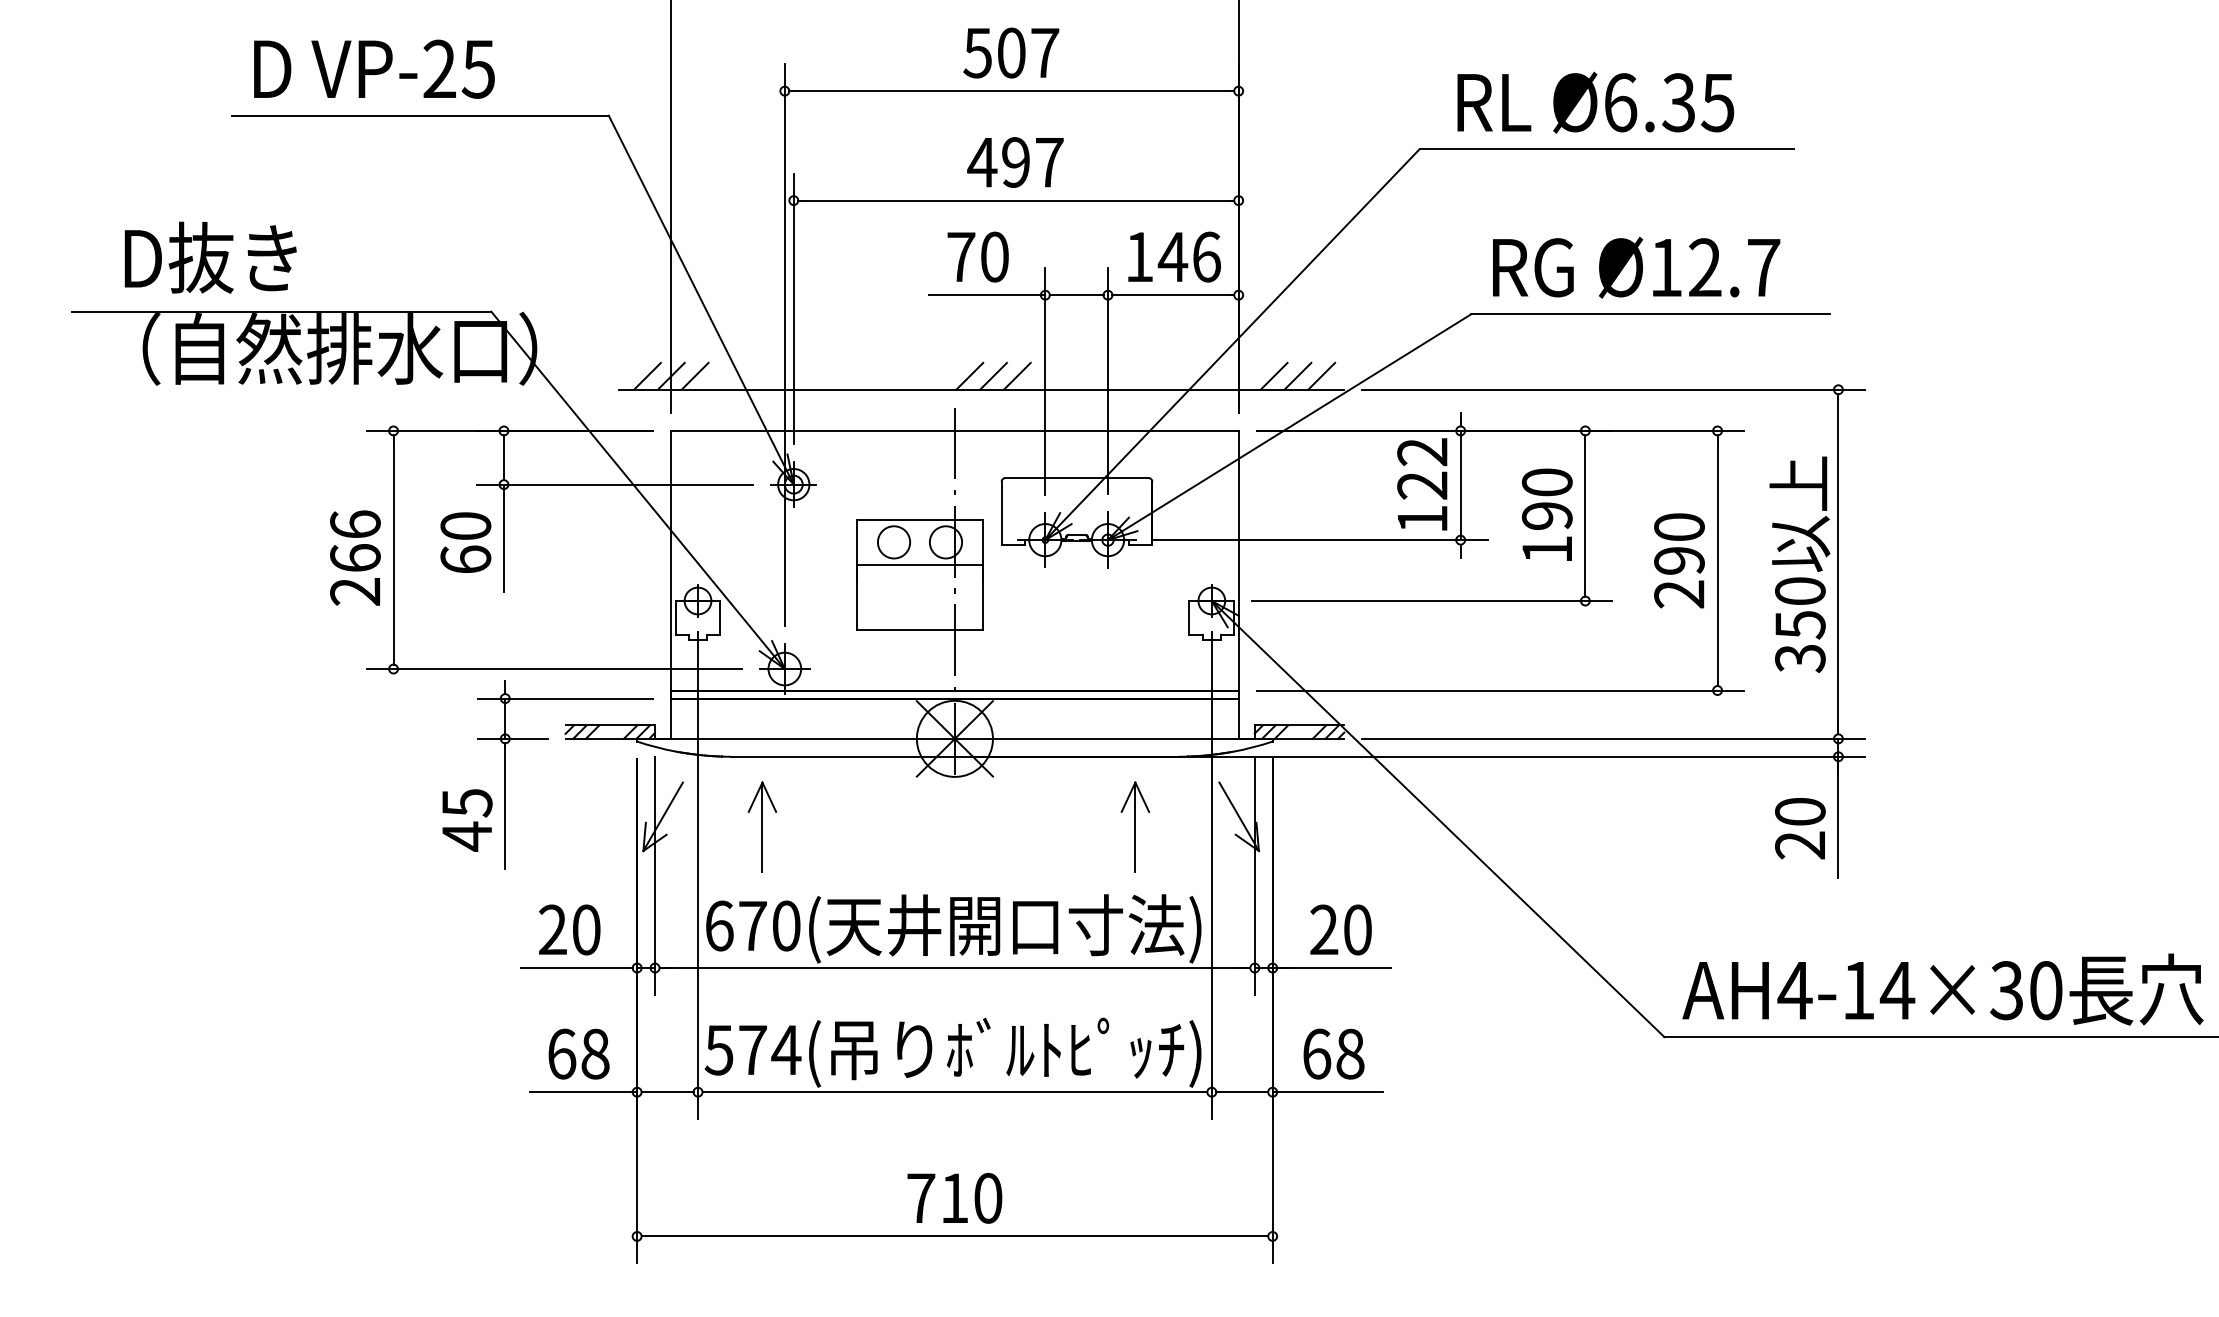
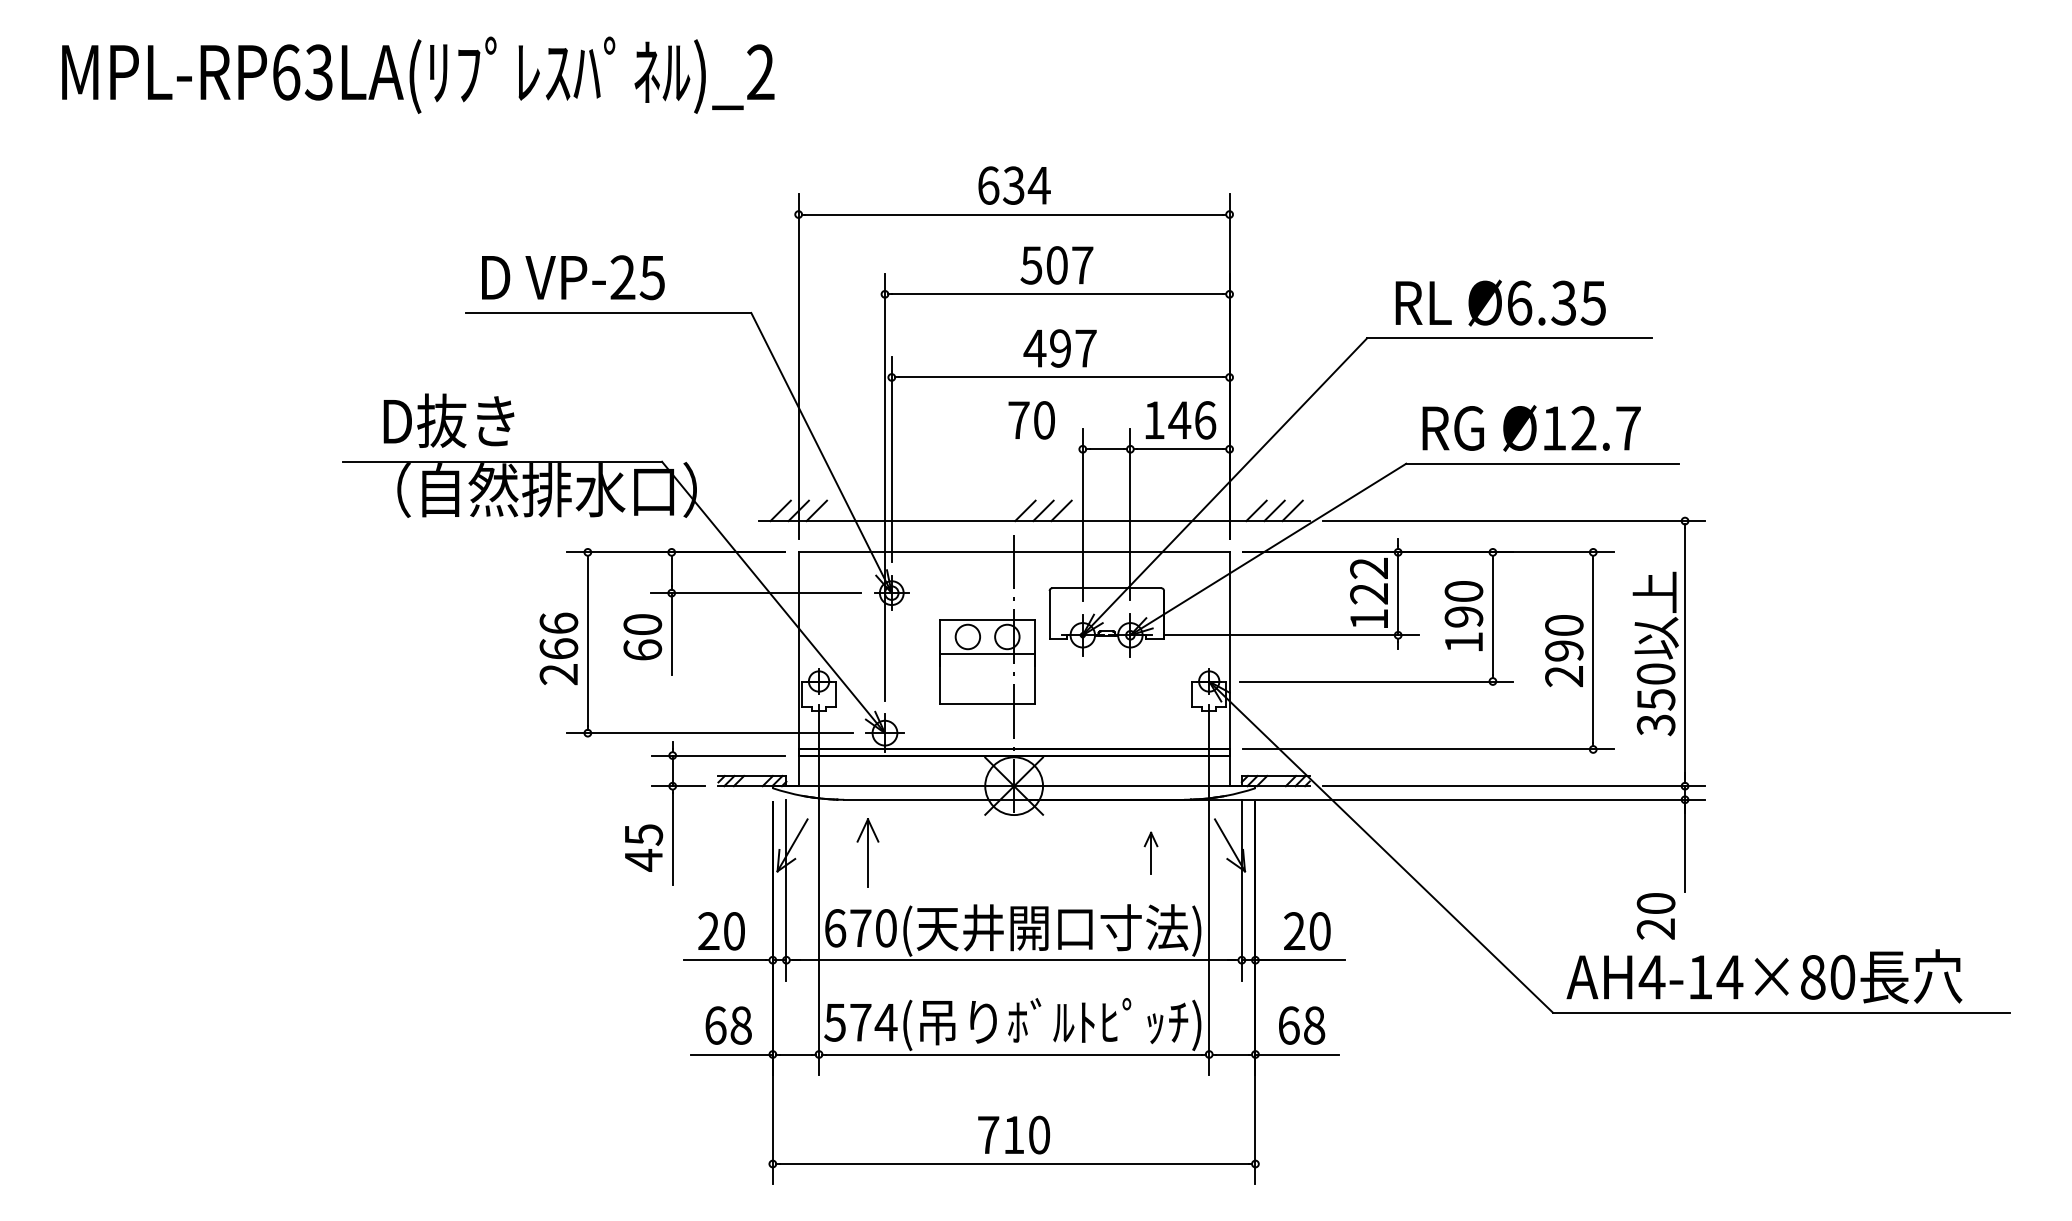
line: (987, 295) -> (1038, 449), removed
part: (1134, 826) -> (1150, 852), size x0.6
text: (1799, 828) -> (1655, 916), moved
text: (2006, 989) -> (1812, 976), AH4-14×30 -> AH4-14×80

